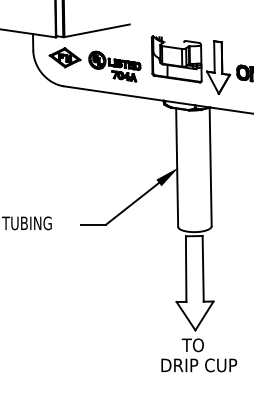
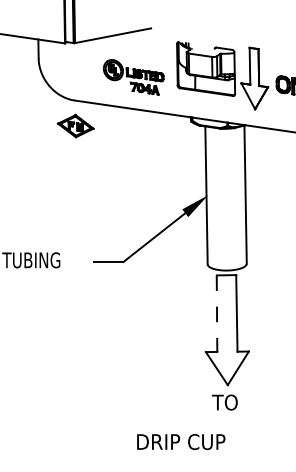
part: (64, 57) -> (75, 125), moved
line: (186, 269) -> (217, 314), solid -> dashed
text: (199, 365) -> (181, 442), moved

